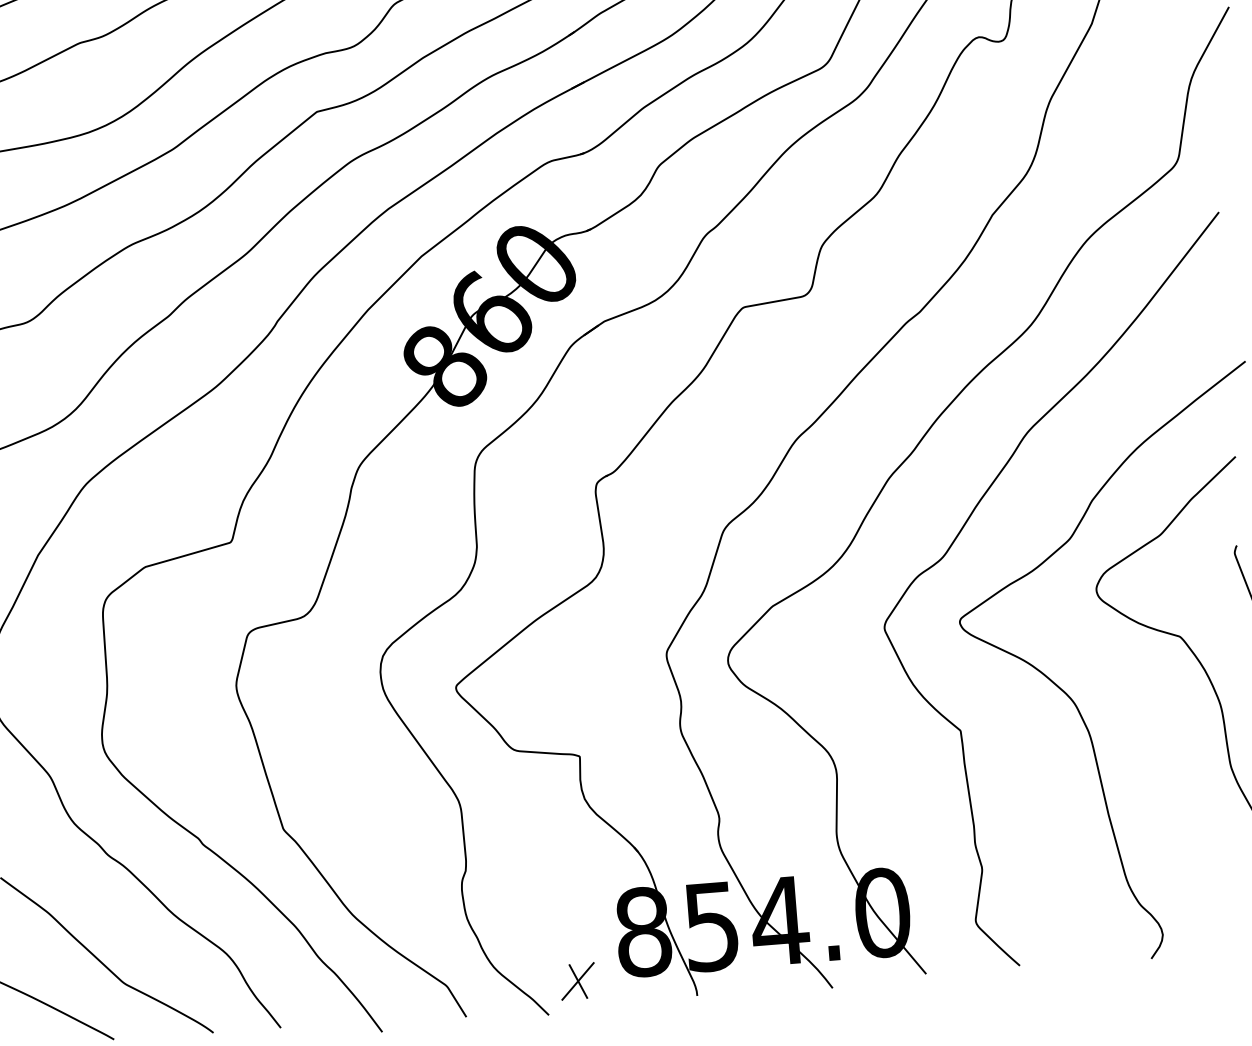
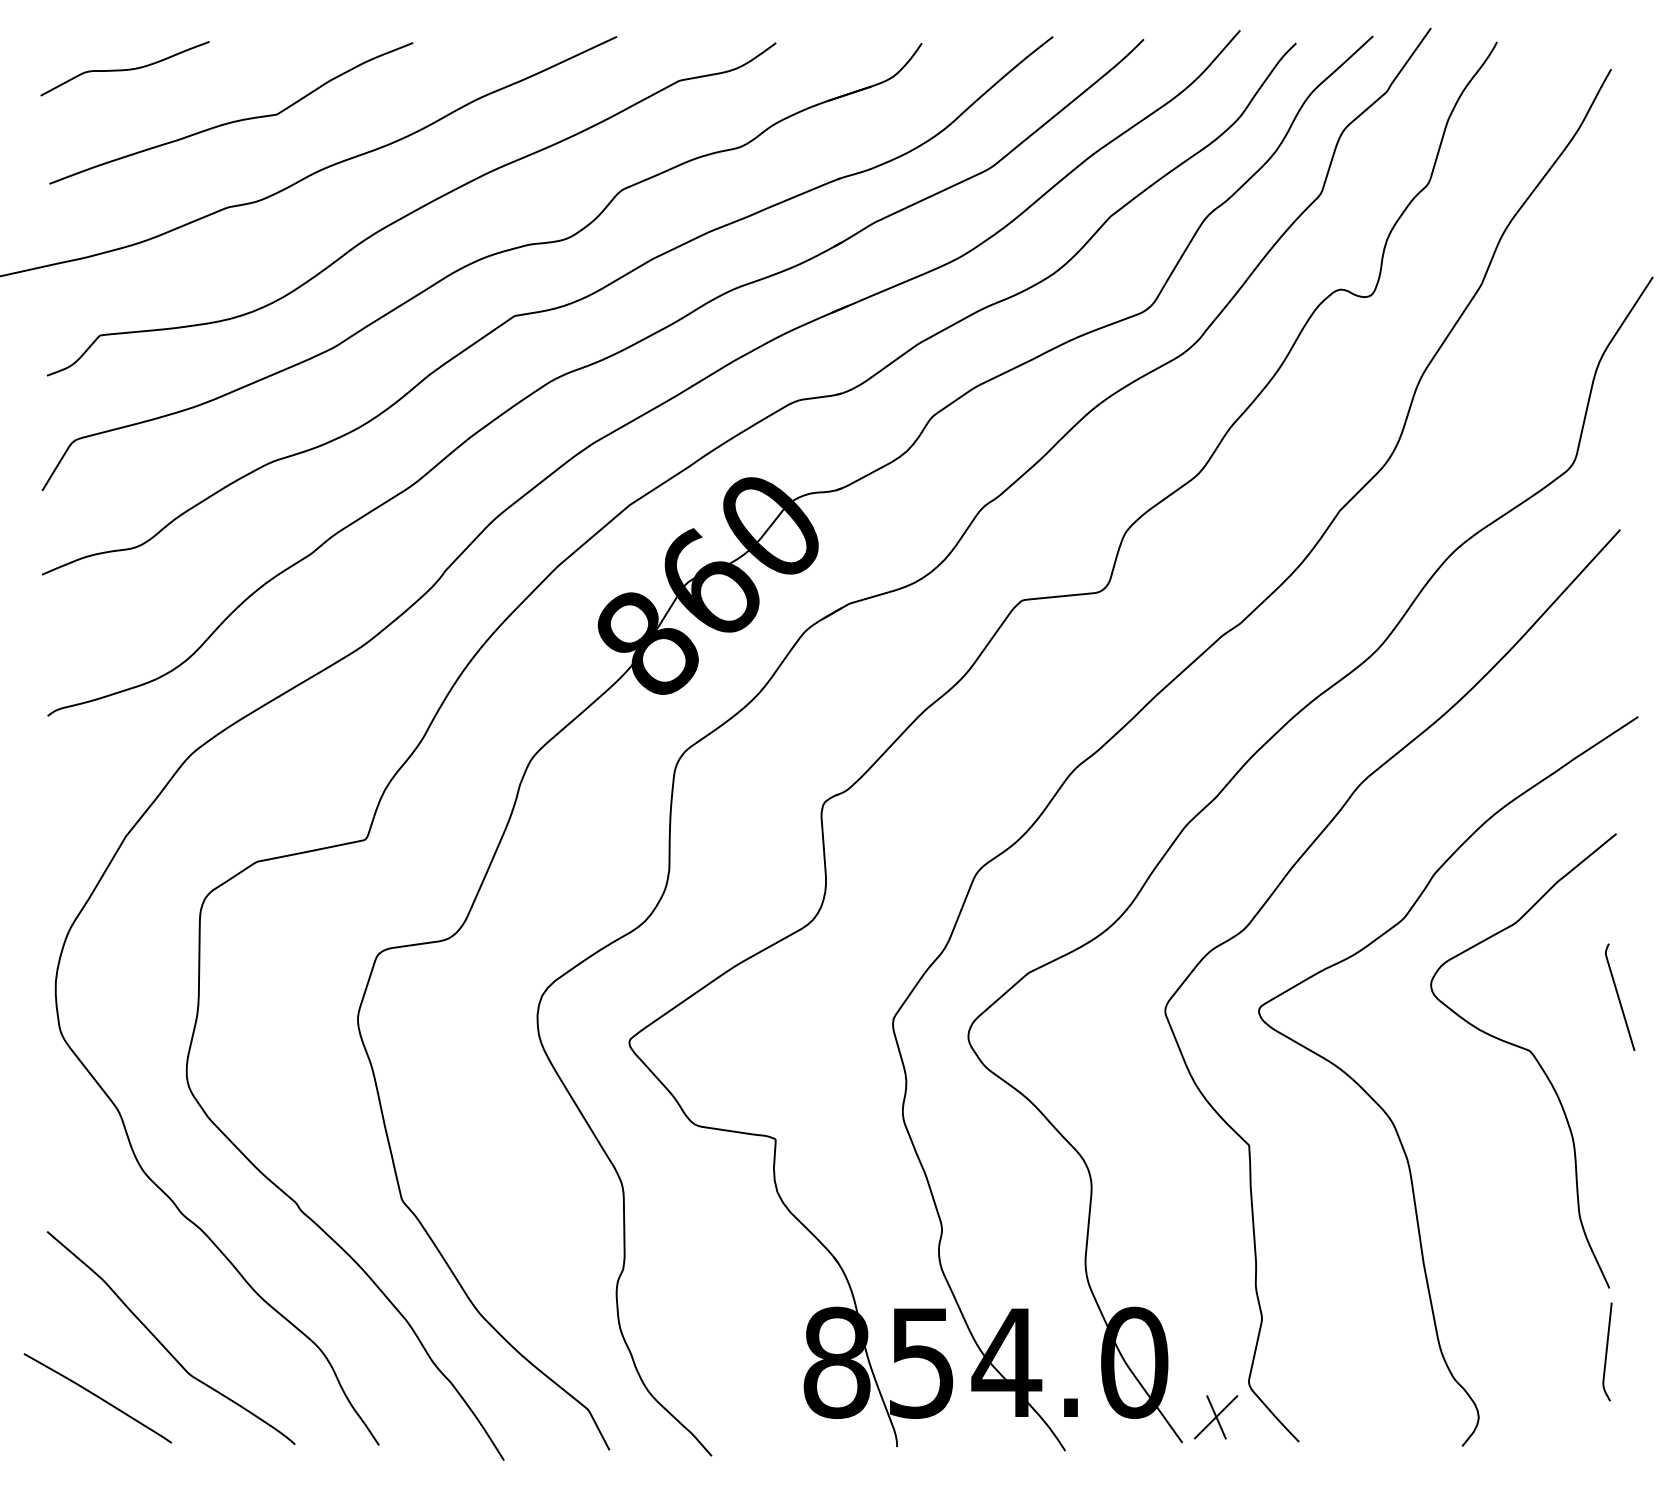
part: (577, 981) -> (1215, 1417), moved

